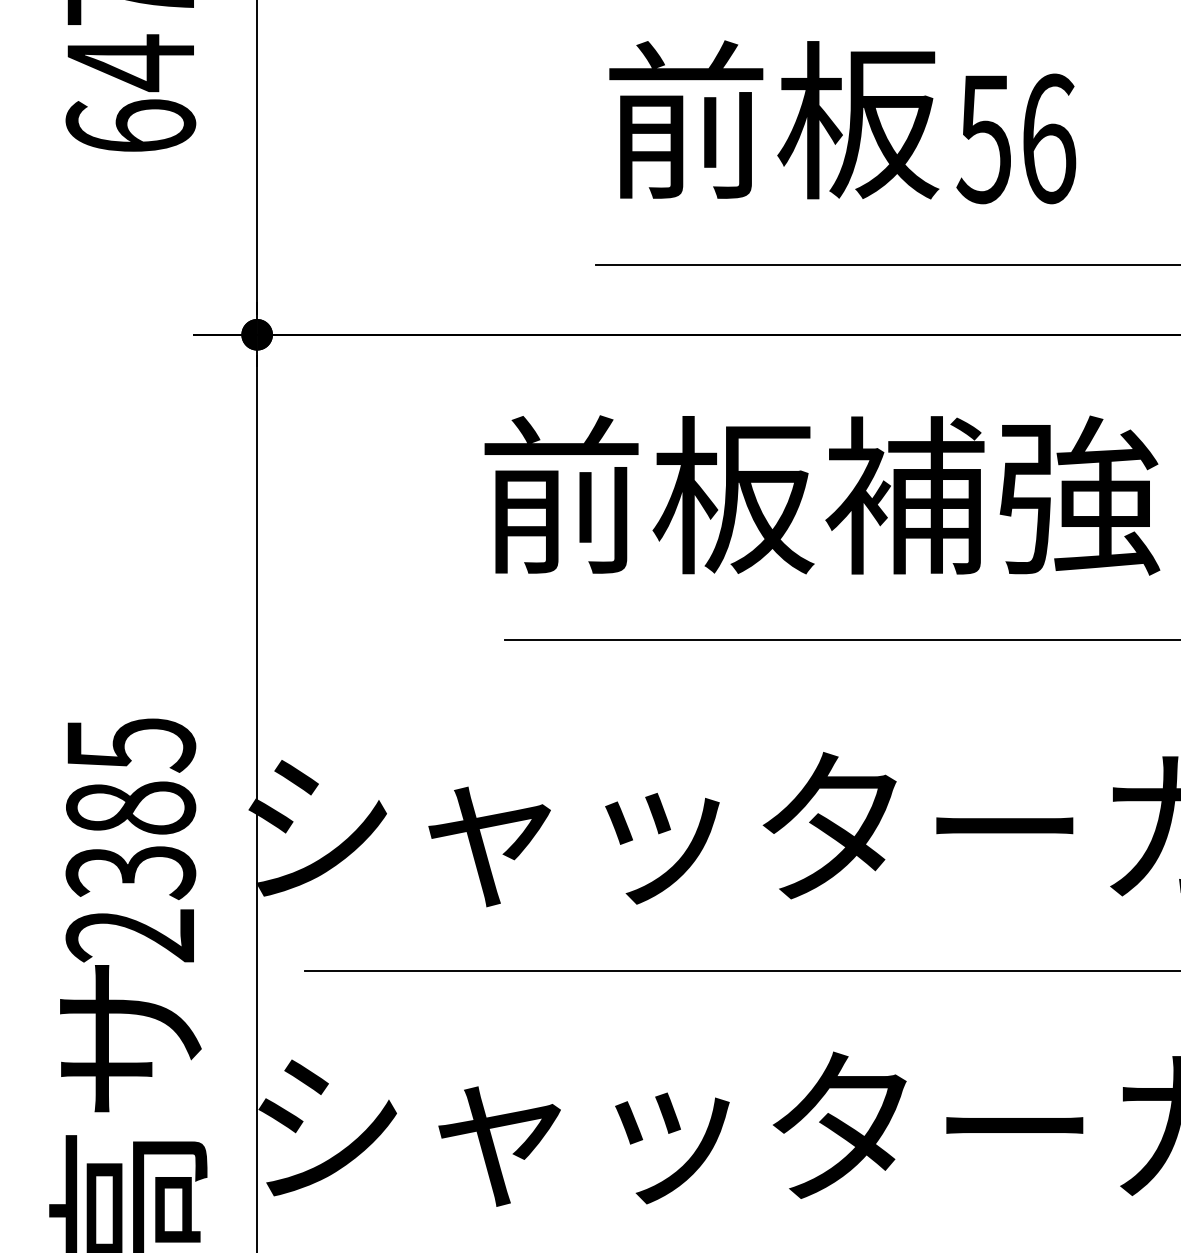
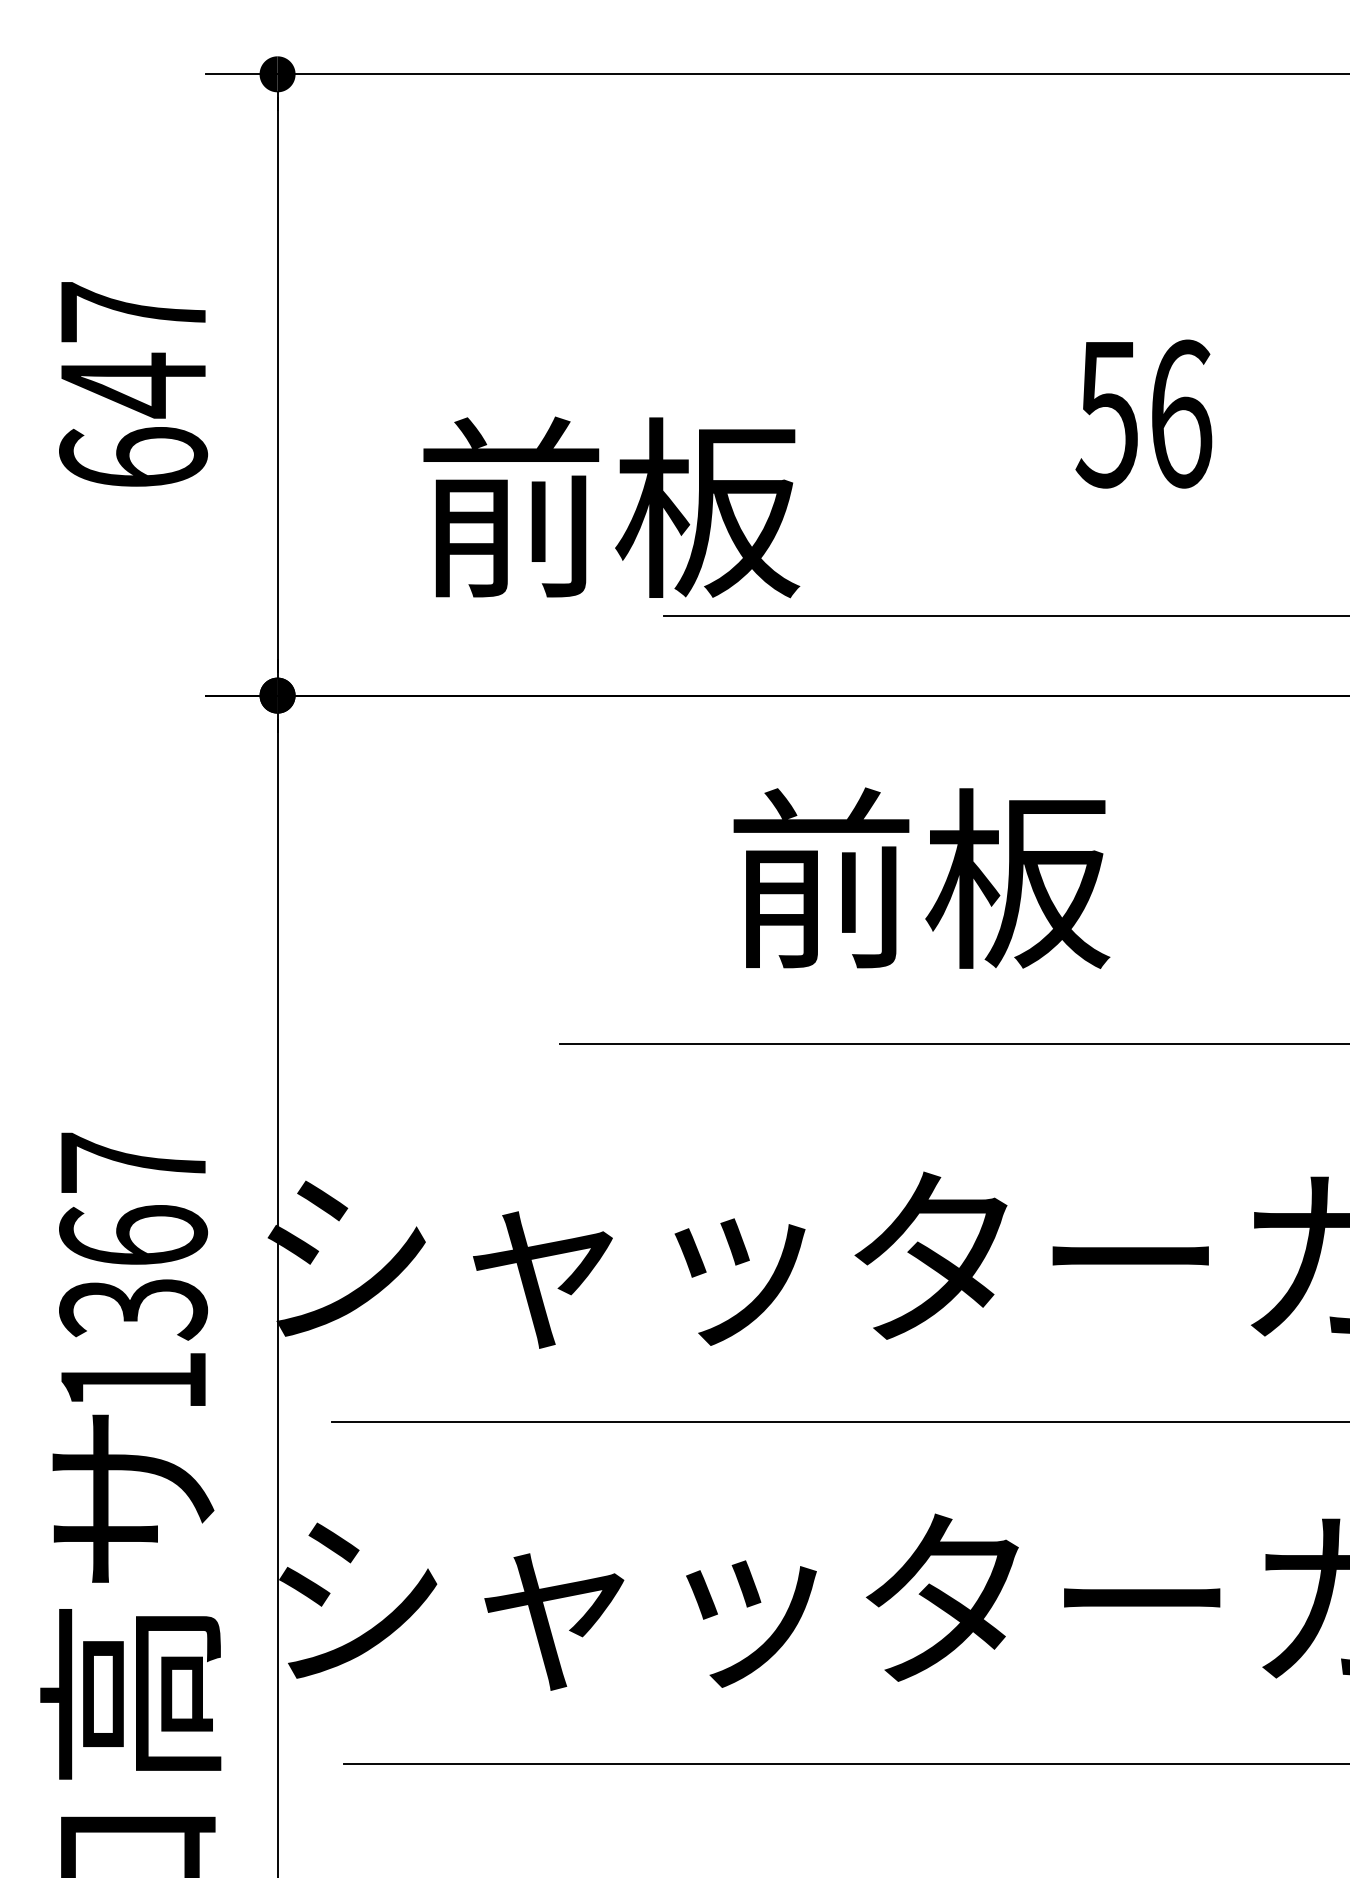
text: (774, 119) -> (611, 507), moved
text: (1015, 138) -> (1143, 413), moved
text: (822, 495) -> (922, 878), 前板補強 -> 前板
text: (130, 839) -> (133, 1271), 2385 -> 1367

